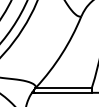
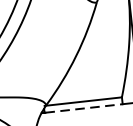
line: (63, 92) -> (84, 108), solid -> dashed

